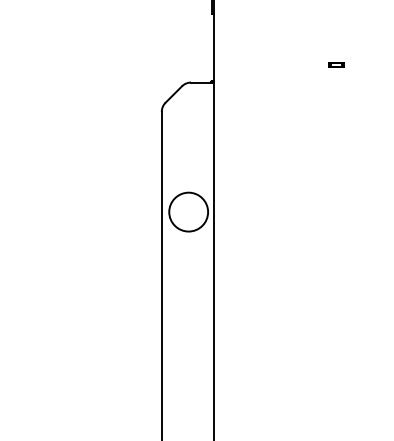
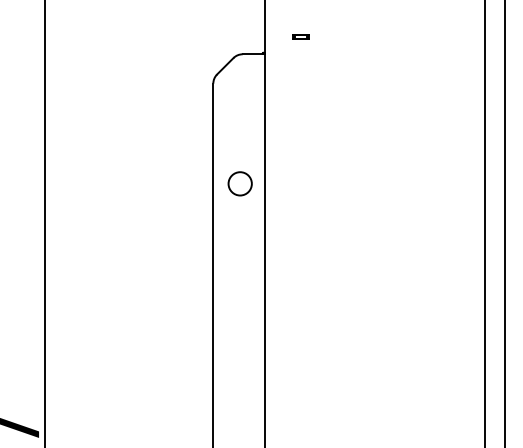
part: (335, 64) -> (300, 36), moved
circle: (187, 211) -> (239, 183), size x0.6

